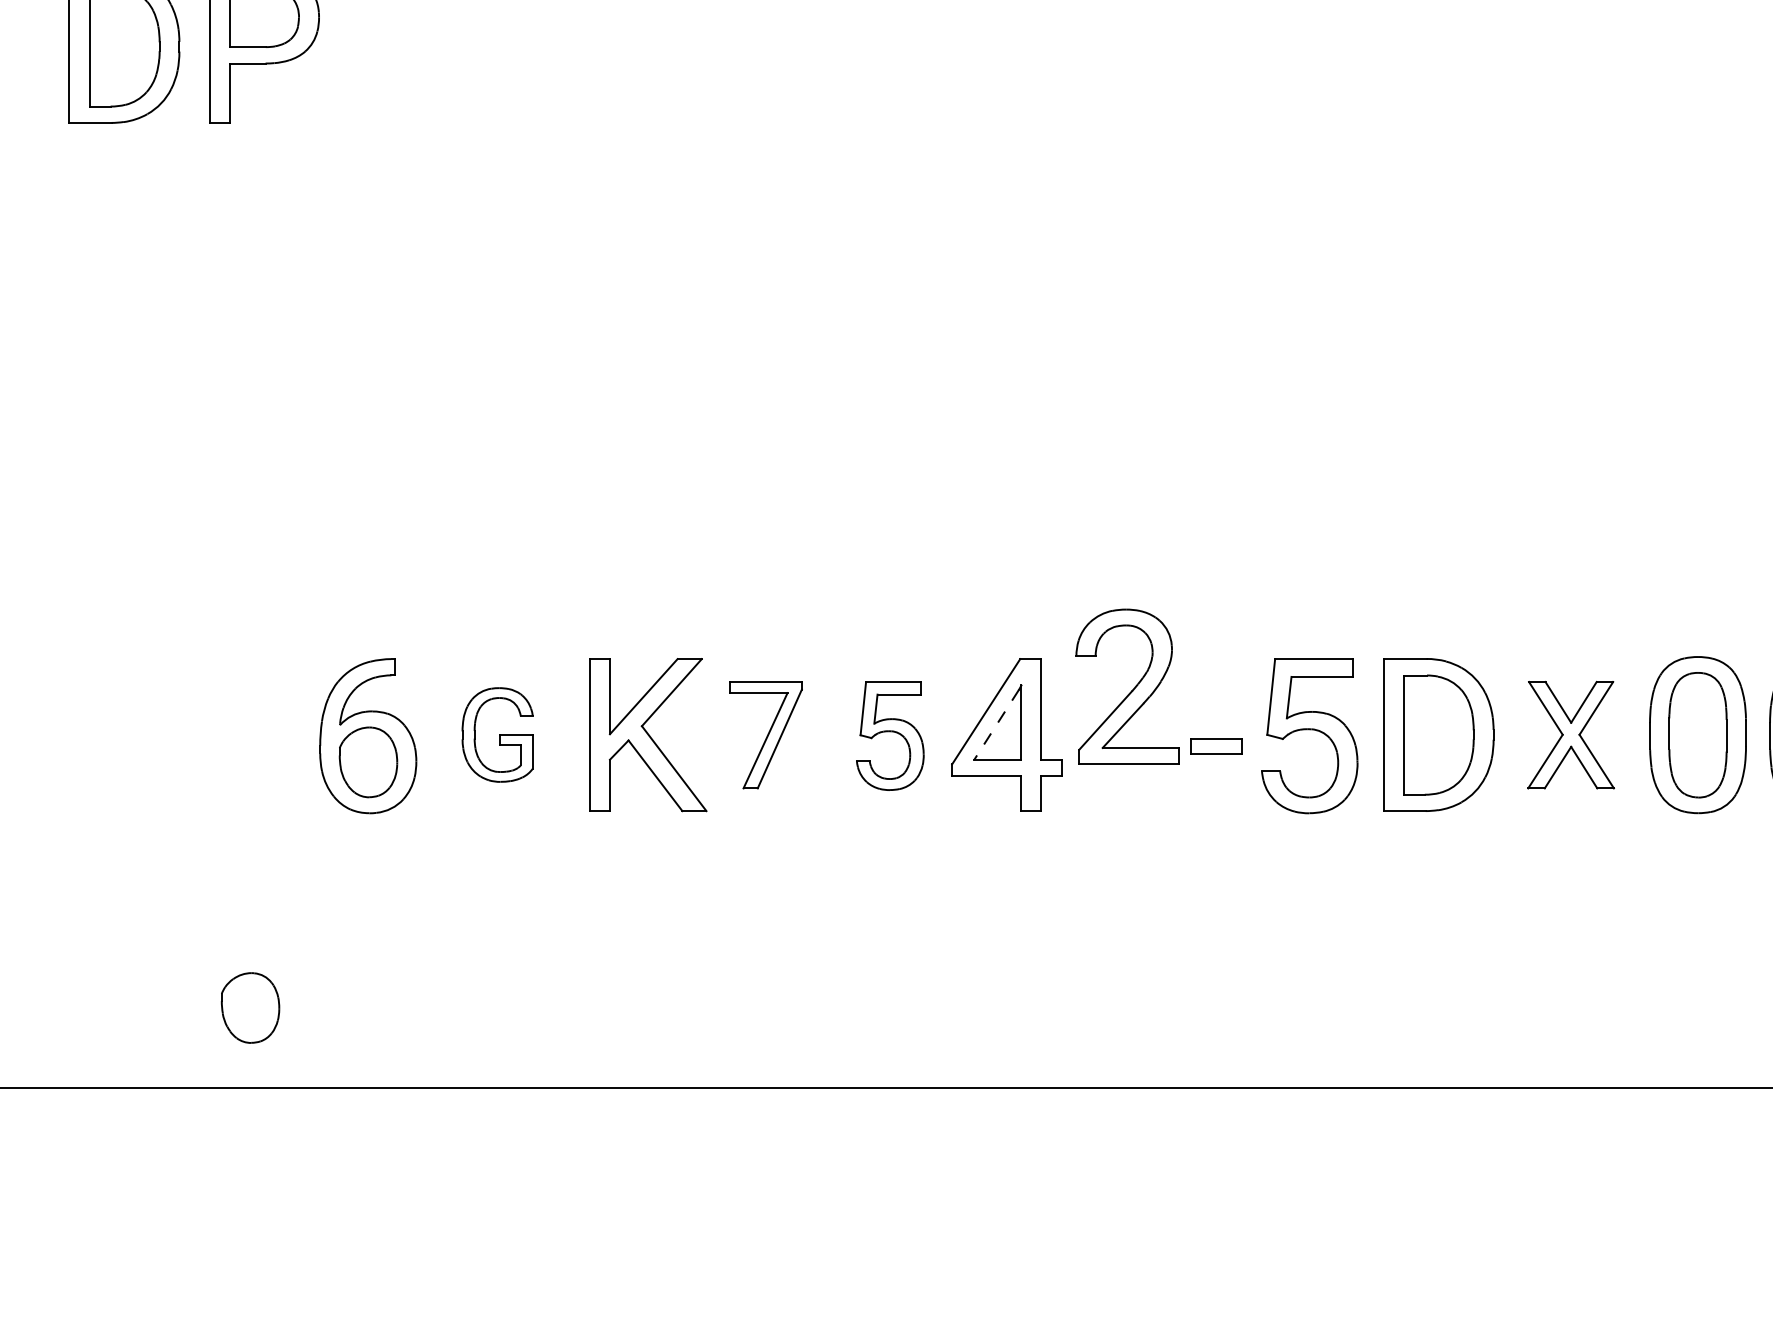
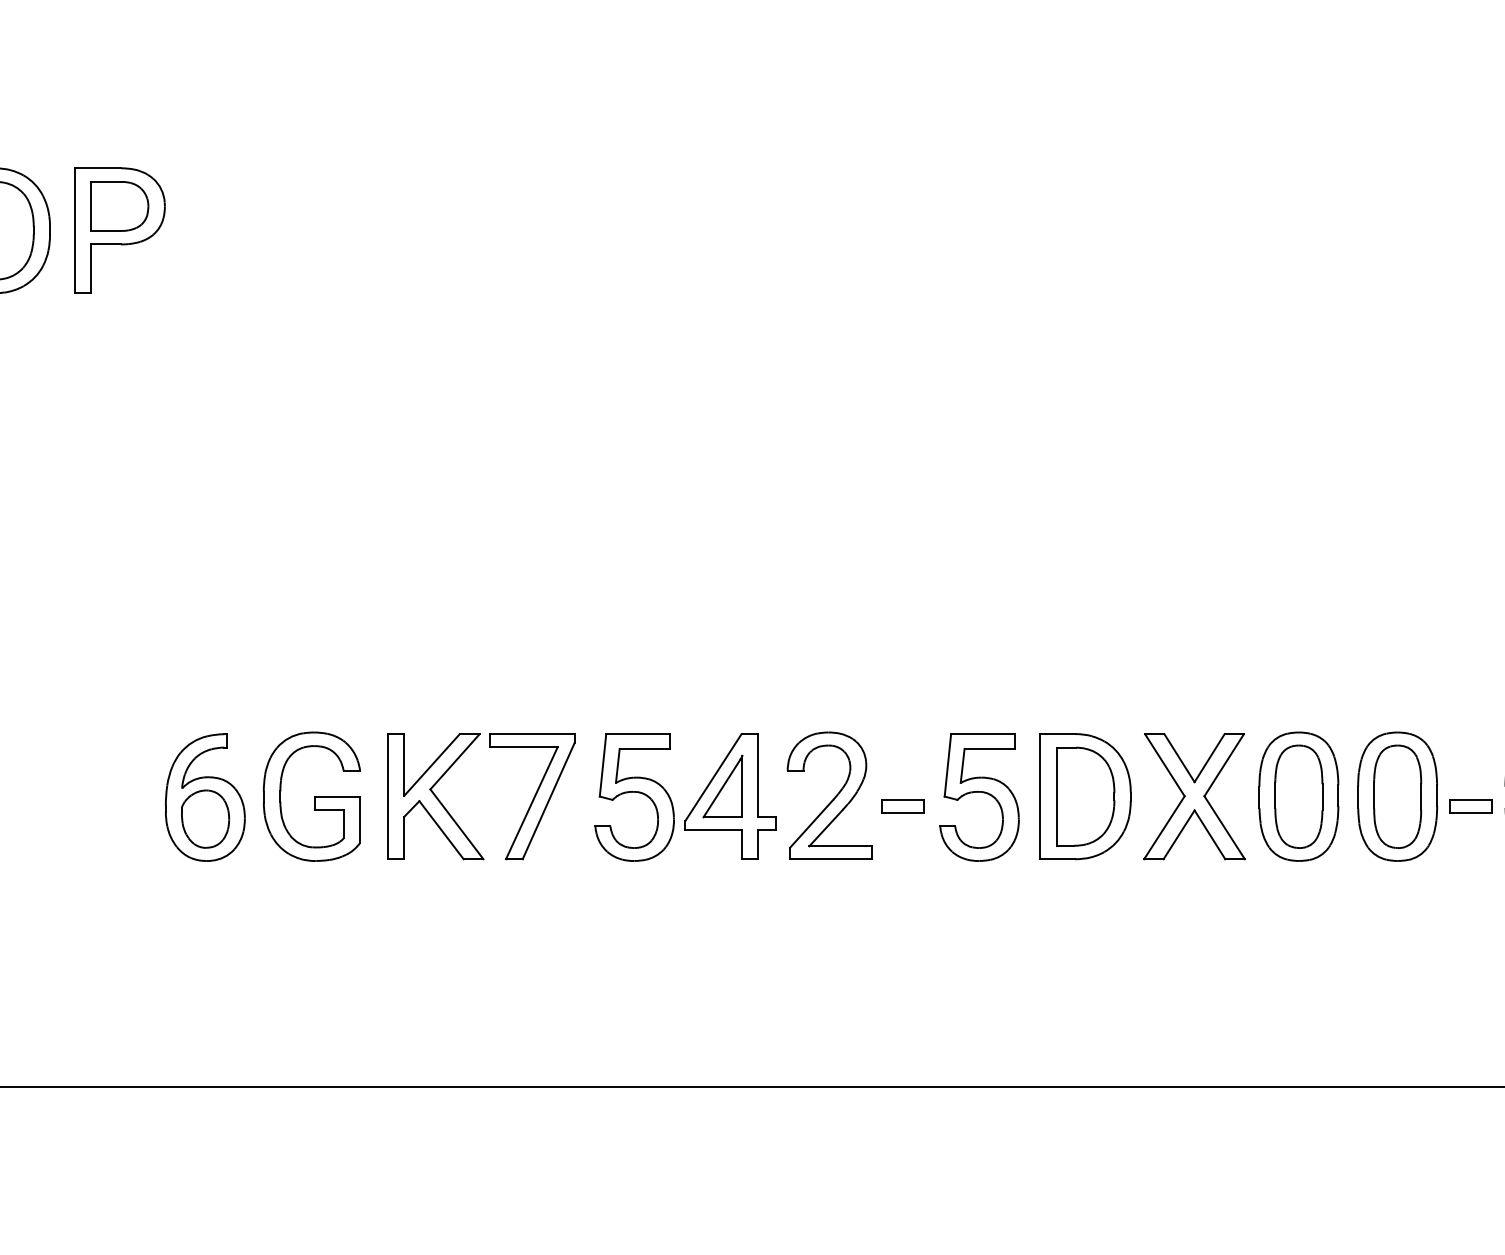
part: (1127, 686) -> (829, 795), moved
line: (995, 725) -> (721, 788), dashed -> solid
part: (497, 734) -> (311, 796), size x1.67
part: (766, 734) -> (532, 796), size x1.43
part: (1571, 734) -> (1194, 796), size x1.43
part: (890, 736) -> (634, 797), size x1.43
part: (250, 1007) -> (108, 1020), removed

